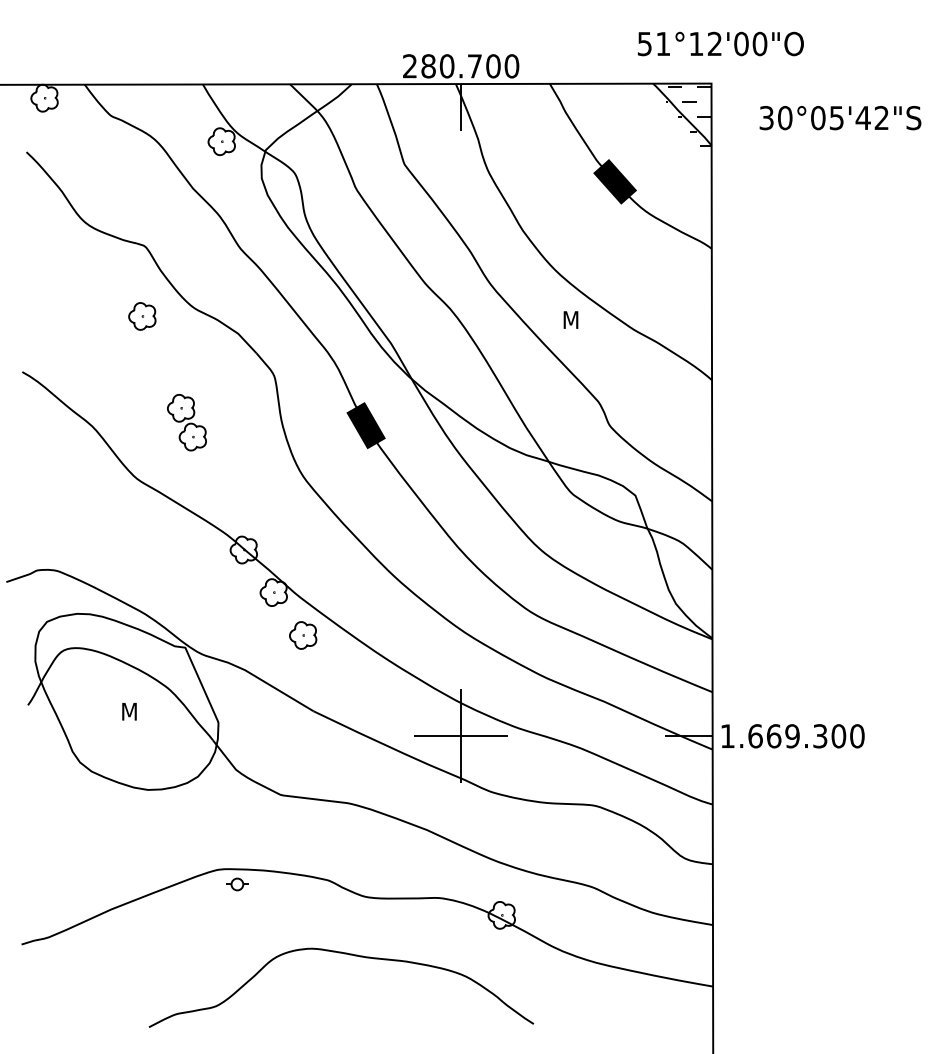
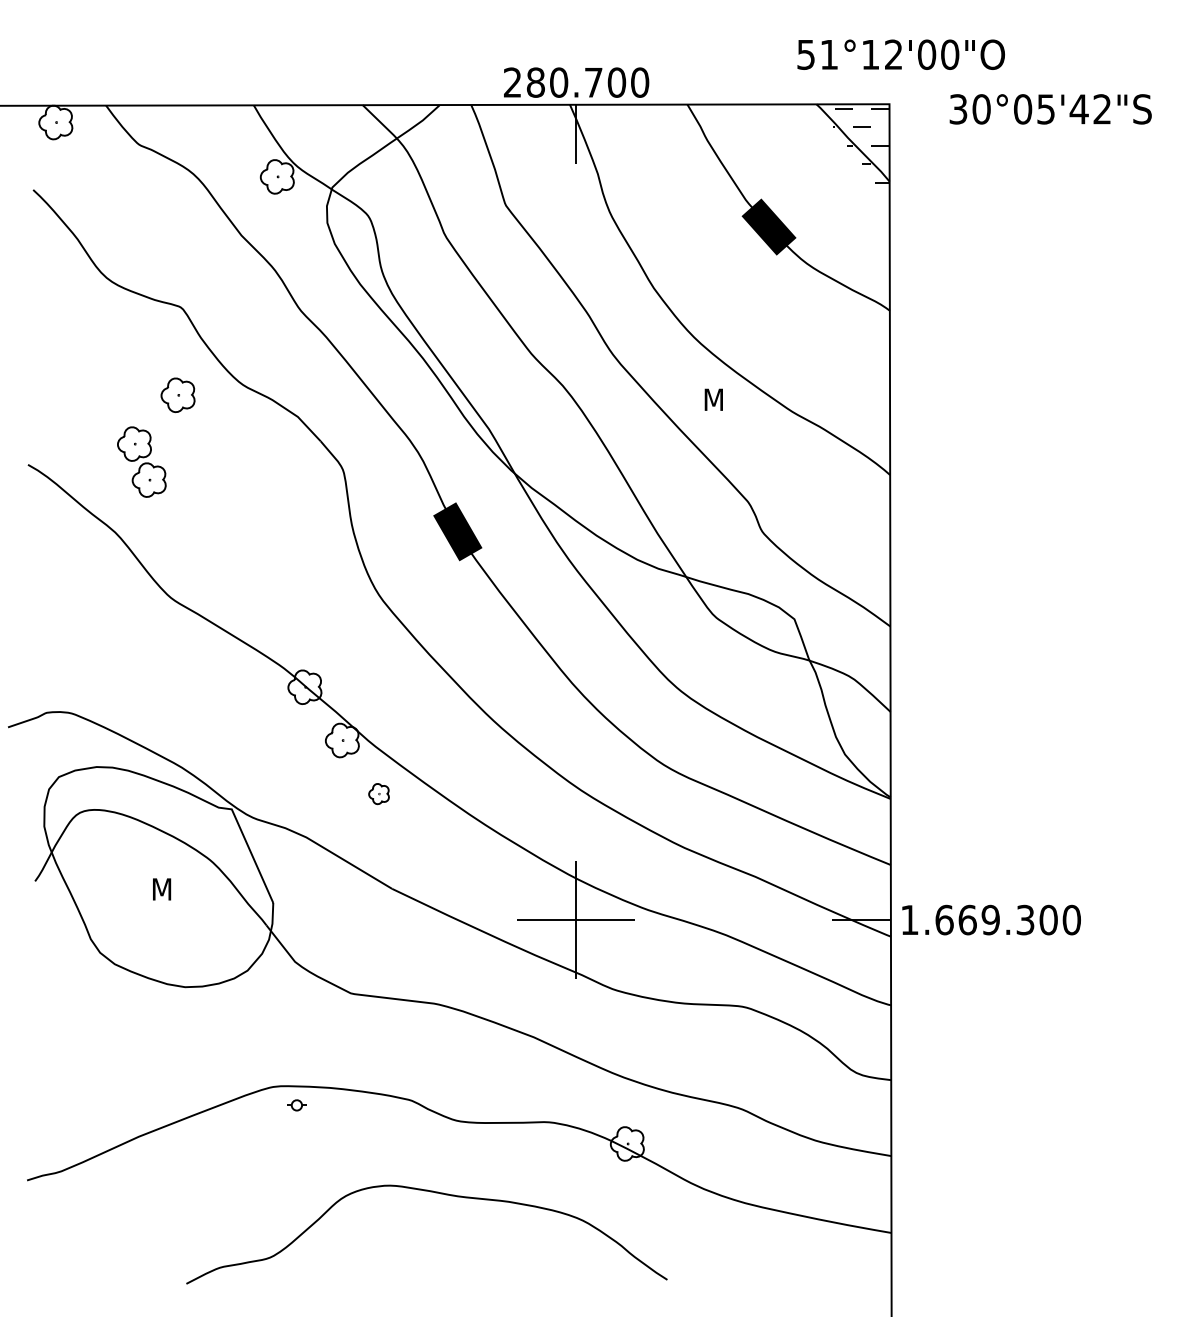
text: (840, 118) -> (1050, 109), moved
part: (186, 422) -> (141, 461), moved
part: (302, 635) -> (378, 793), size x0.6
part: (237, 884) -> (296, 1105), size x0.7

